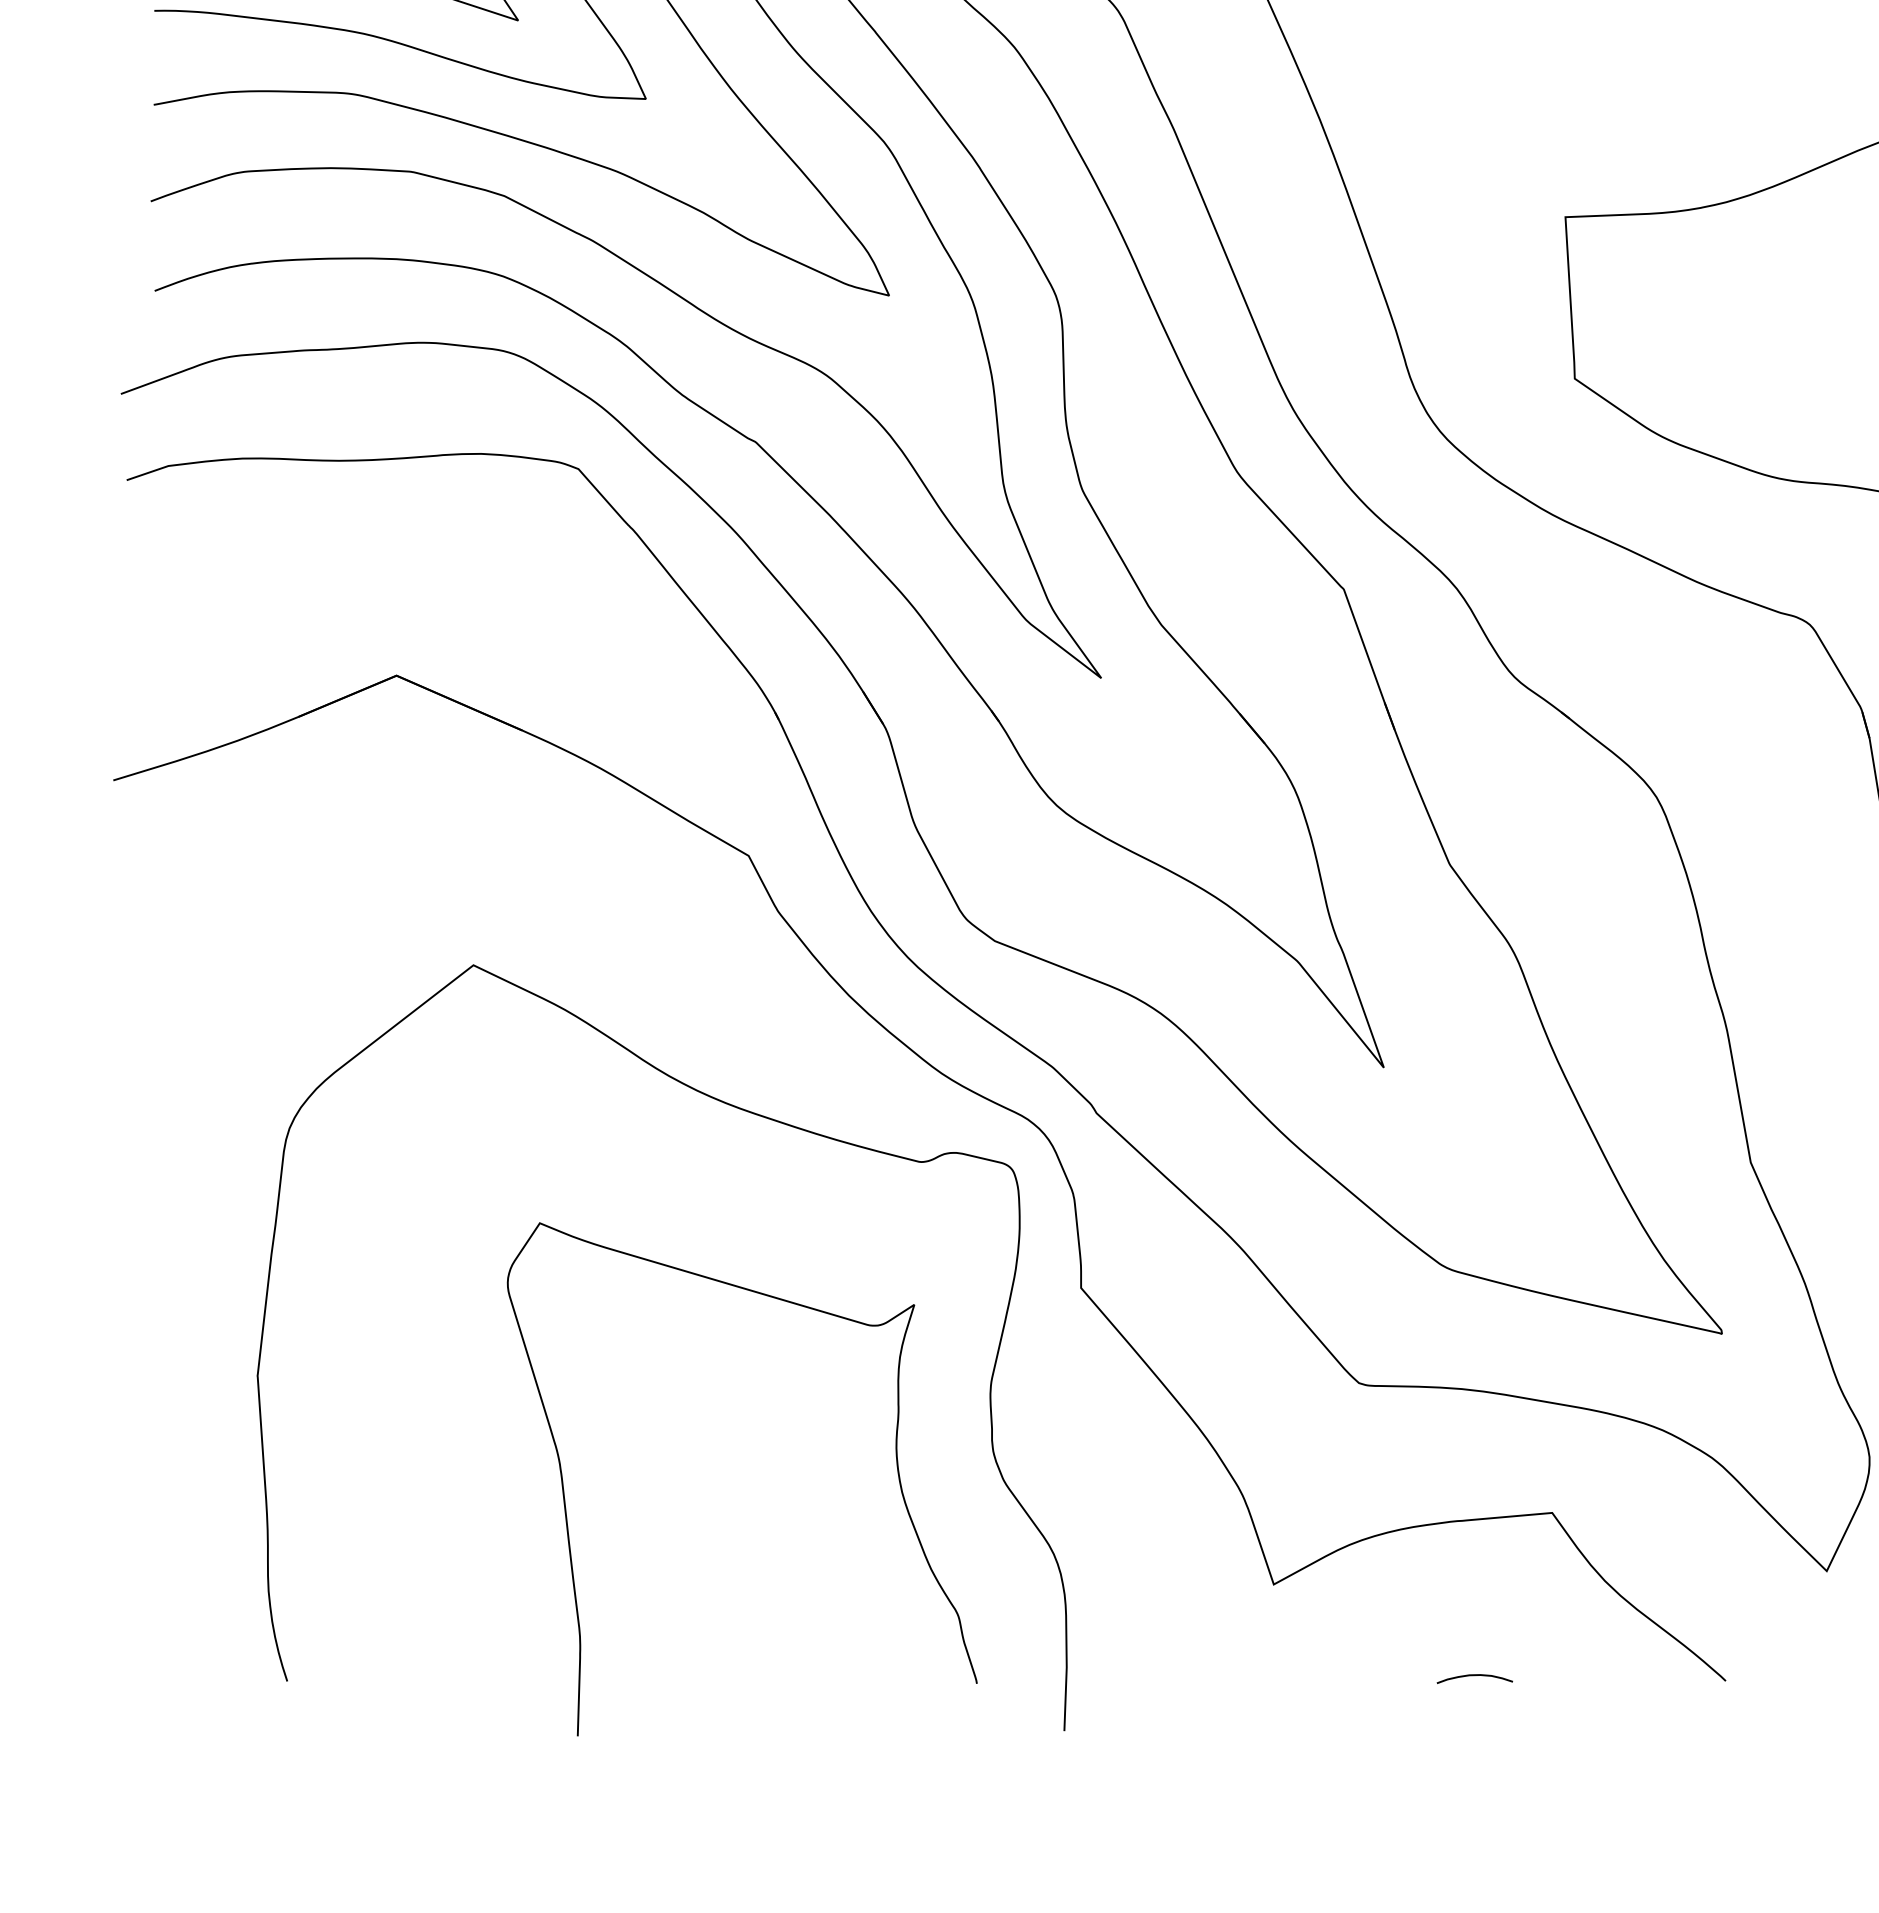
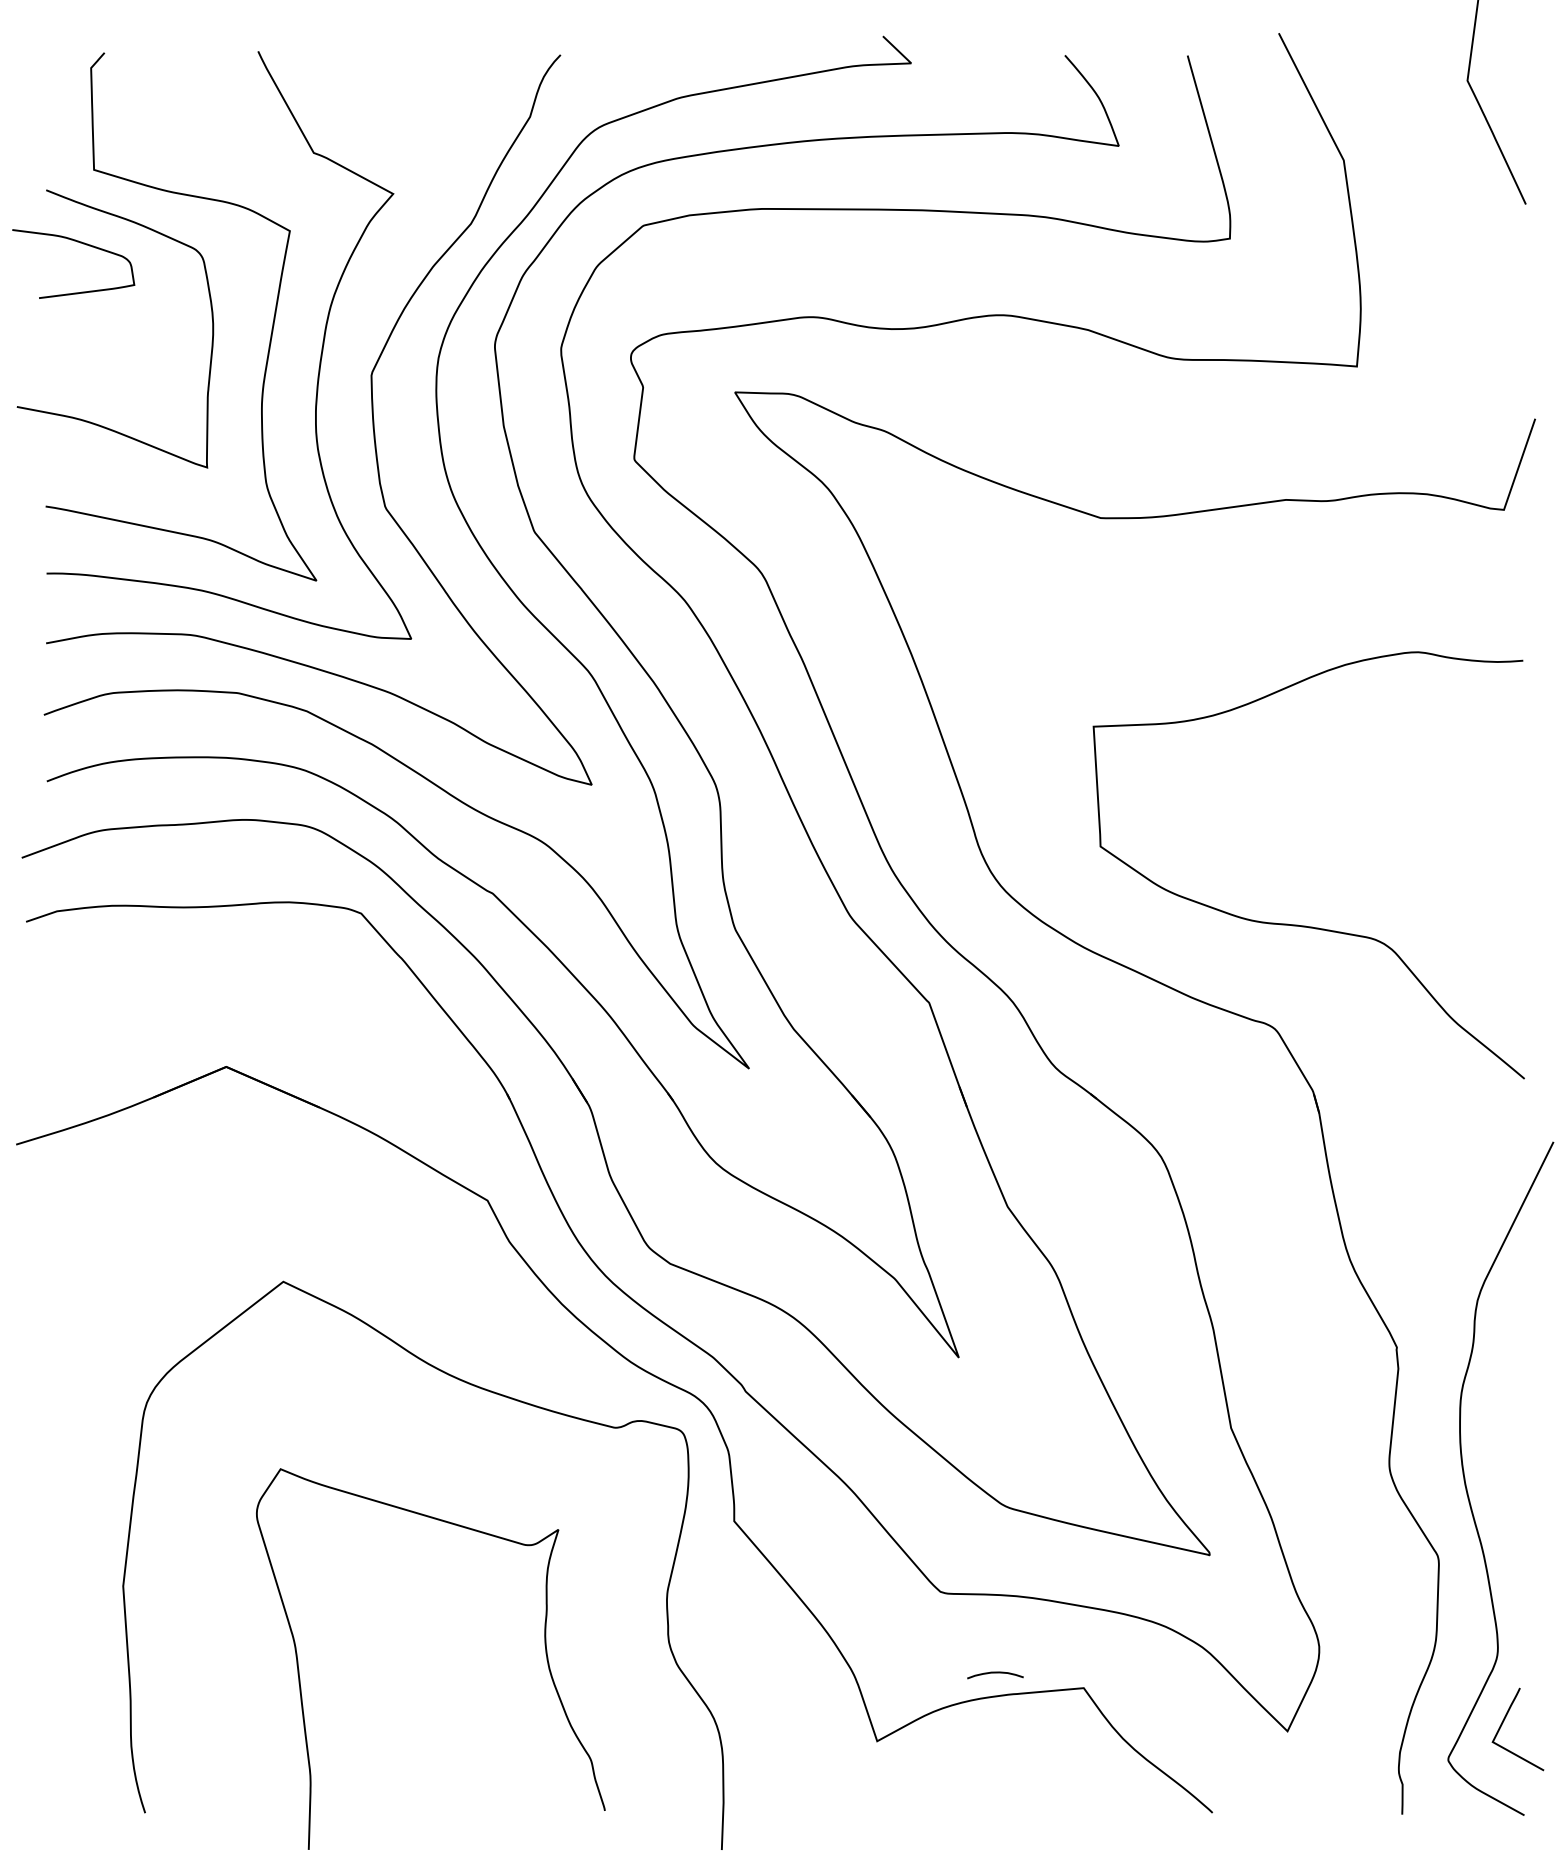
curve: (895, 1460) -> (544, 1645), moved
curve: (1474, 1676) -> (995, 1673), moved

